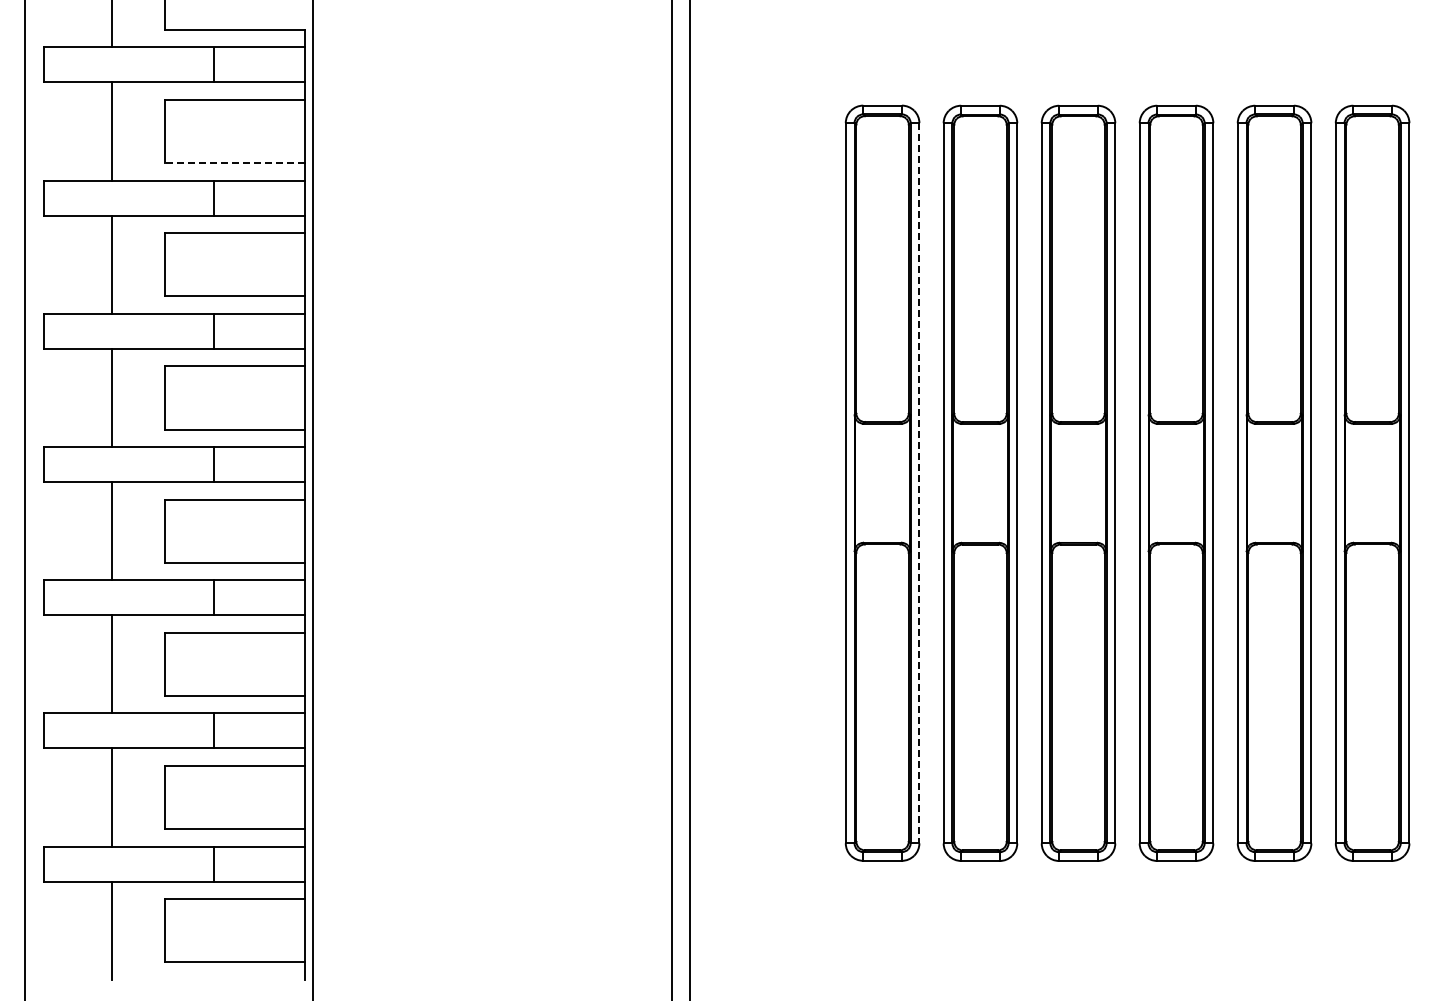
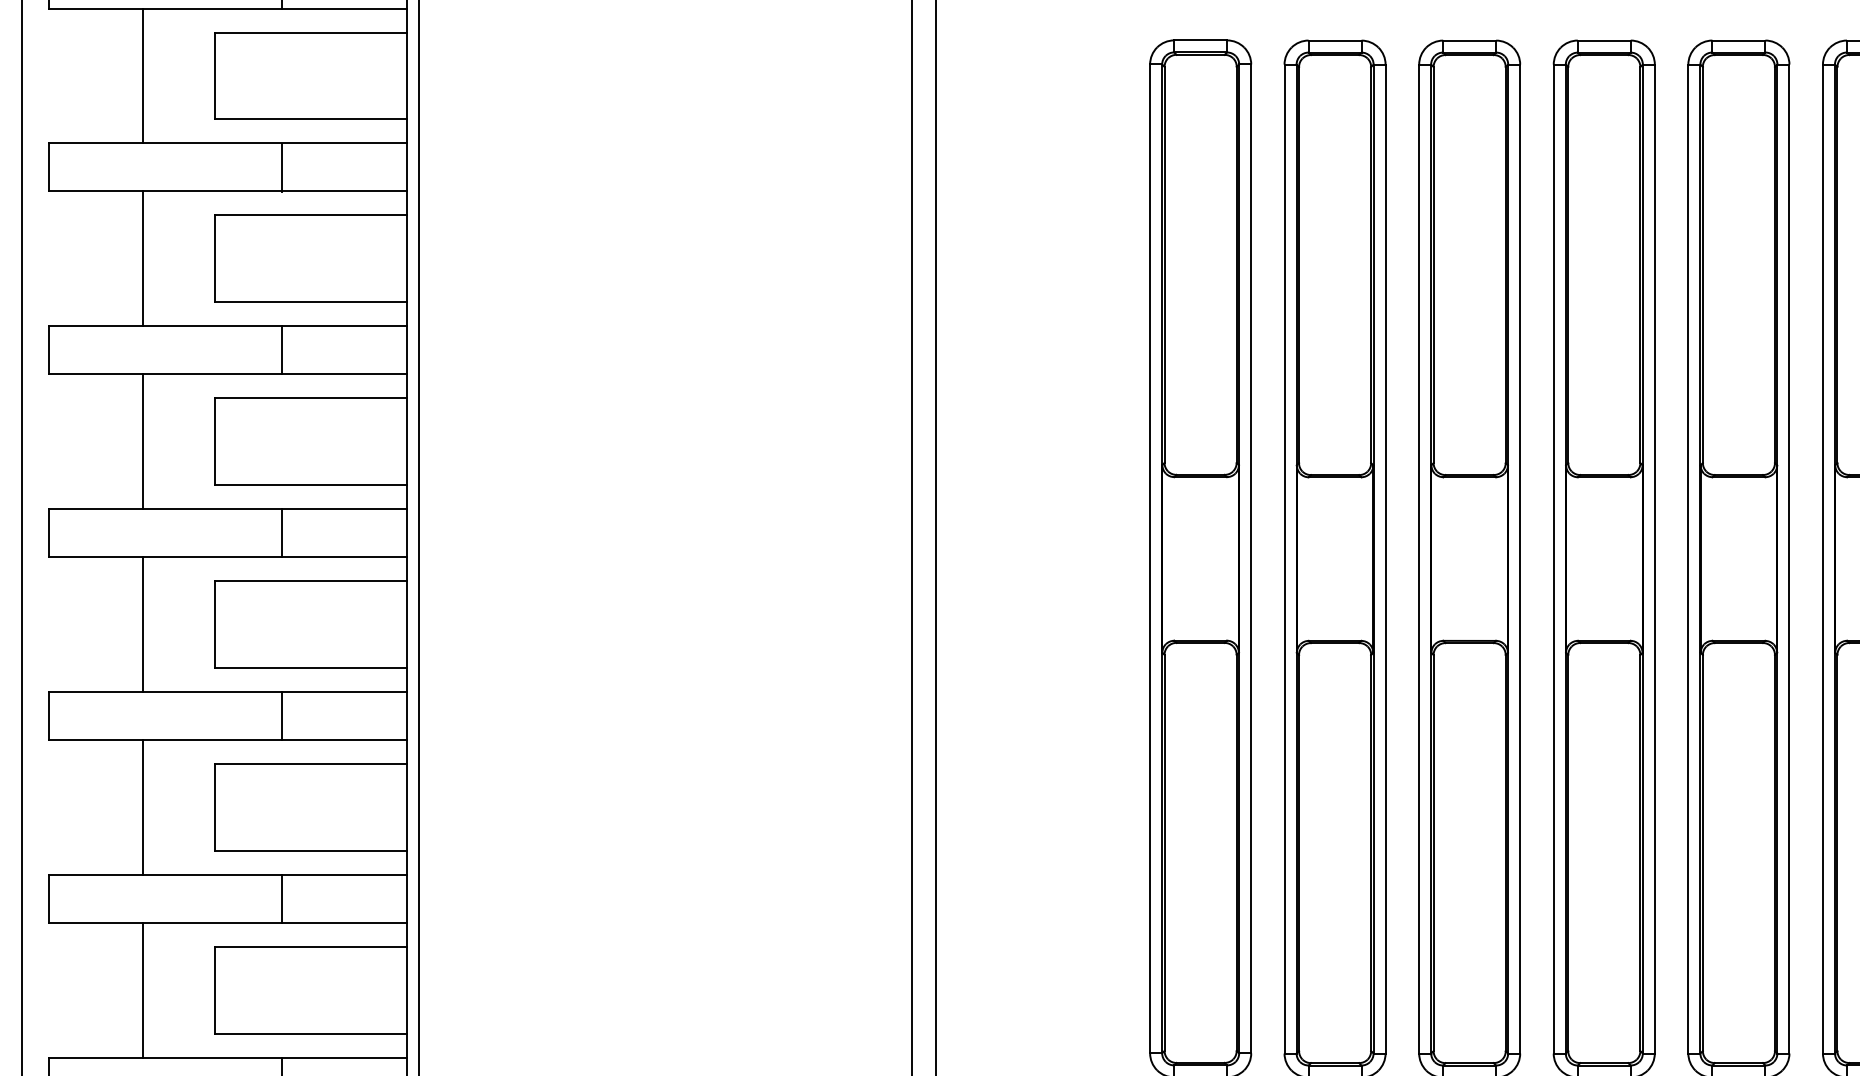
line: (234, 163) -> (310, 119), dashed -> solid
line: (919, 483) -> (1251, 559), dashed -> solid

